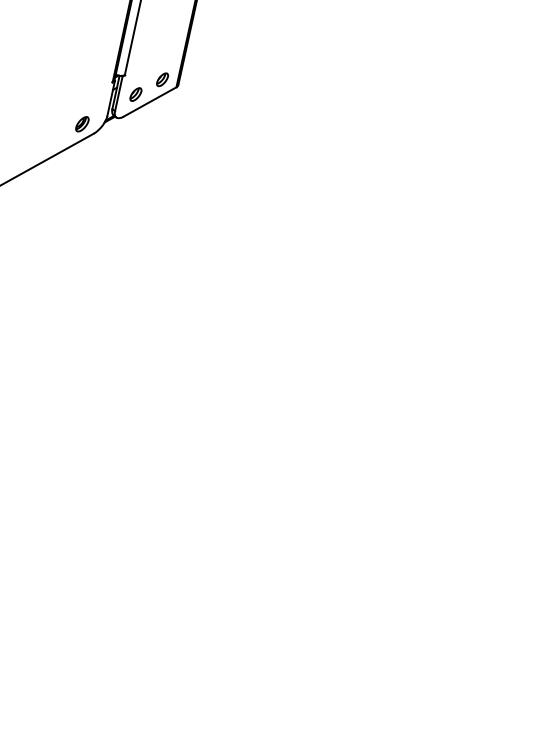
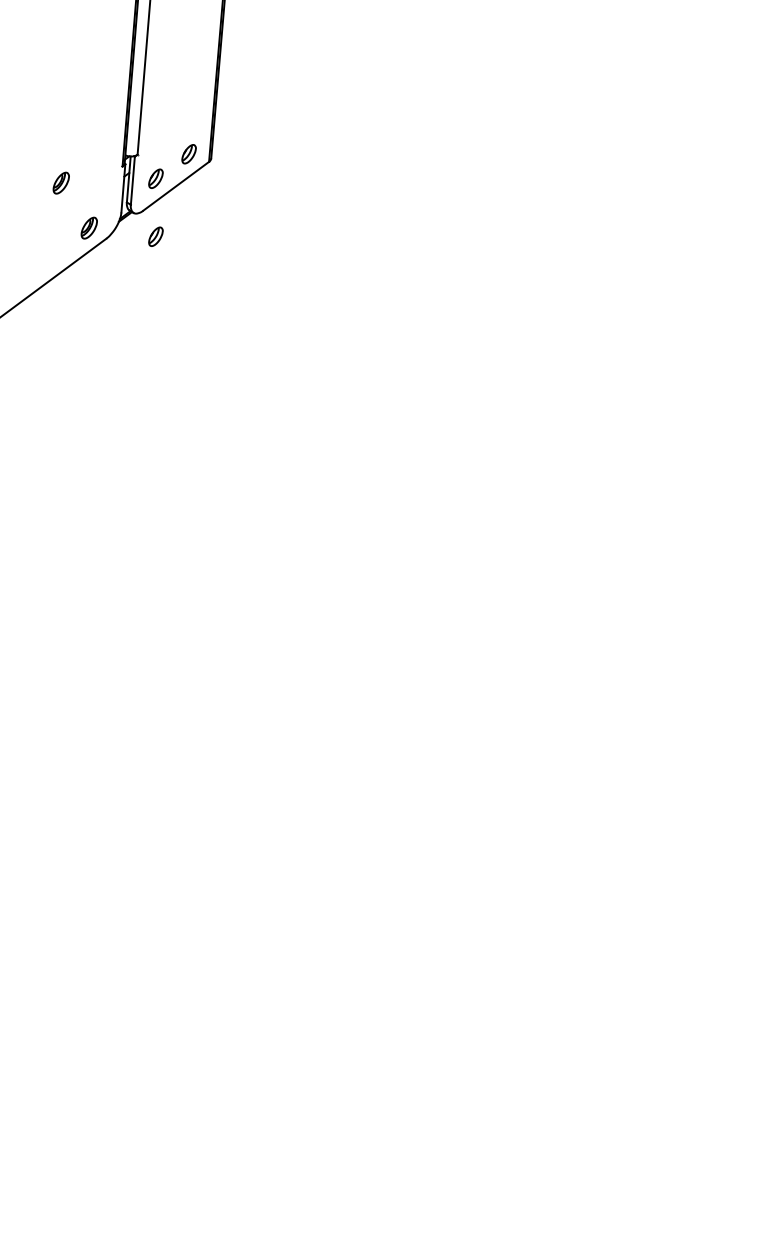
part: (65, 88) -> (60, 182), added
part: (130, 136) -> (155, 236), added

